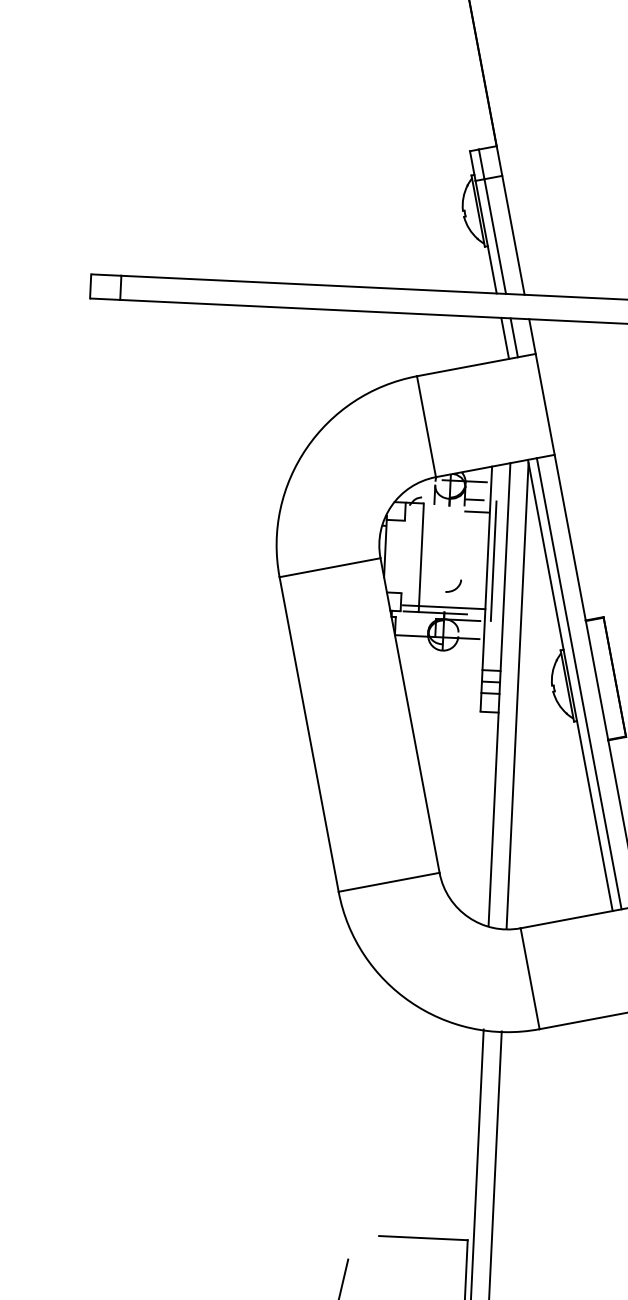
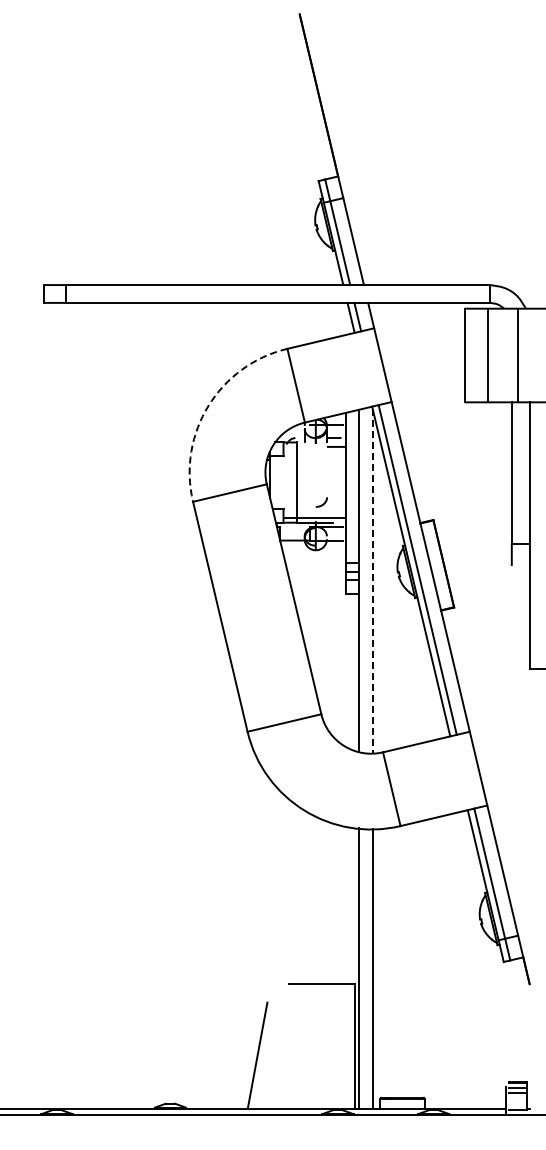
arc: (306, 447) -> (208, 405), solid -> dashed
line: (493, 561) -> (350, 482), removed
line: (517, 696) -> (372, 581), solid -> dashed

